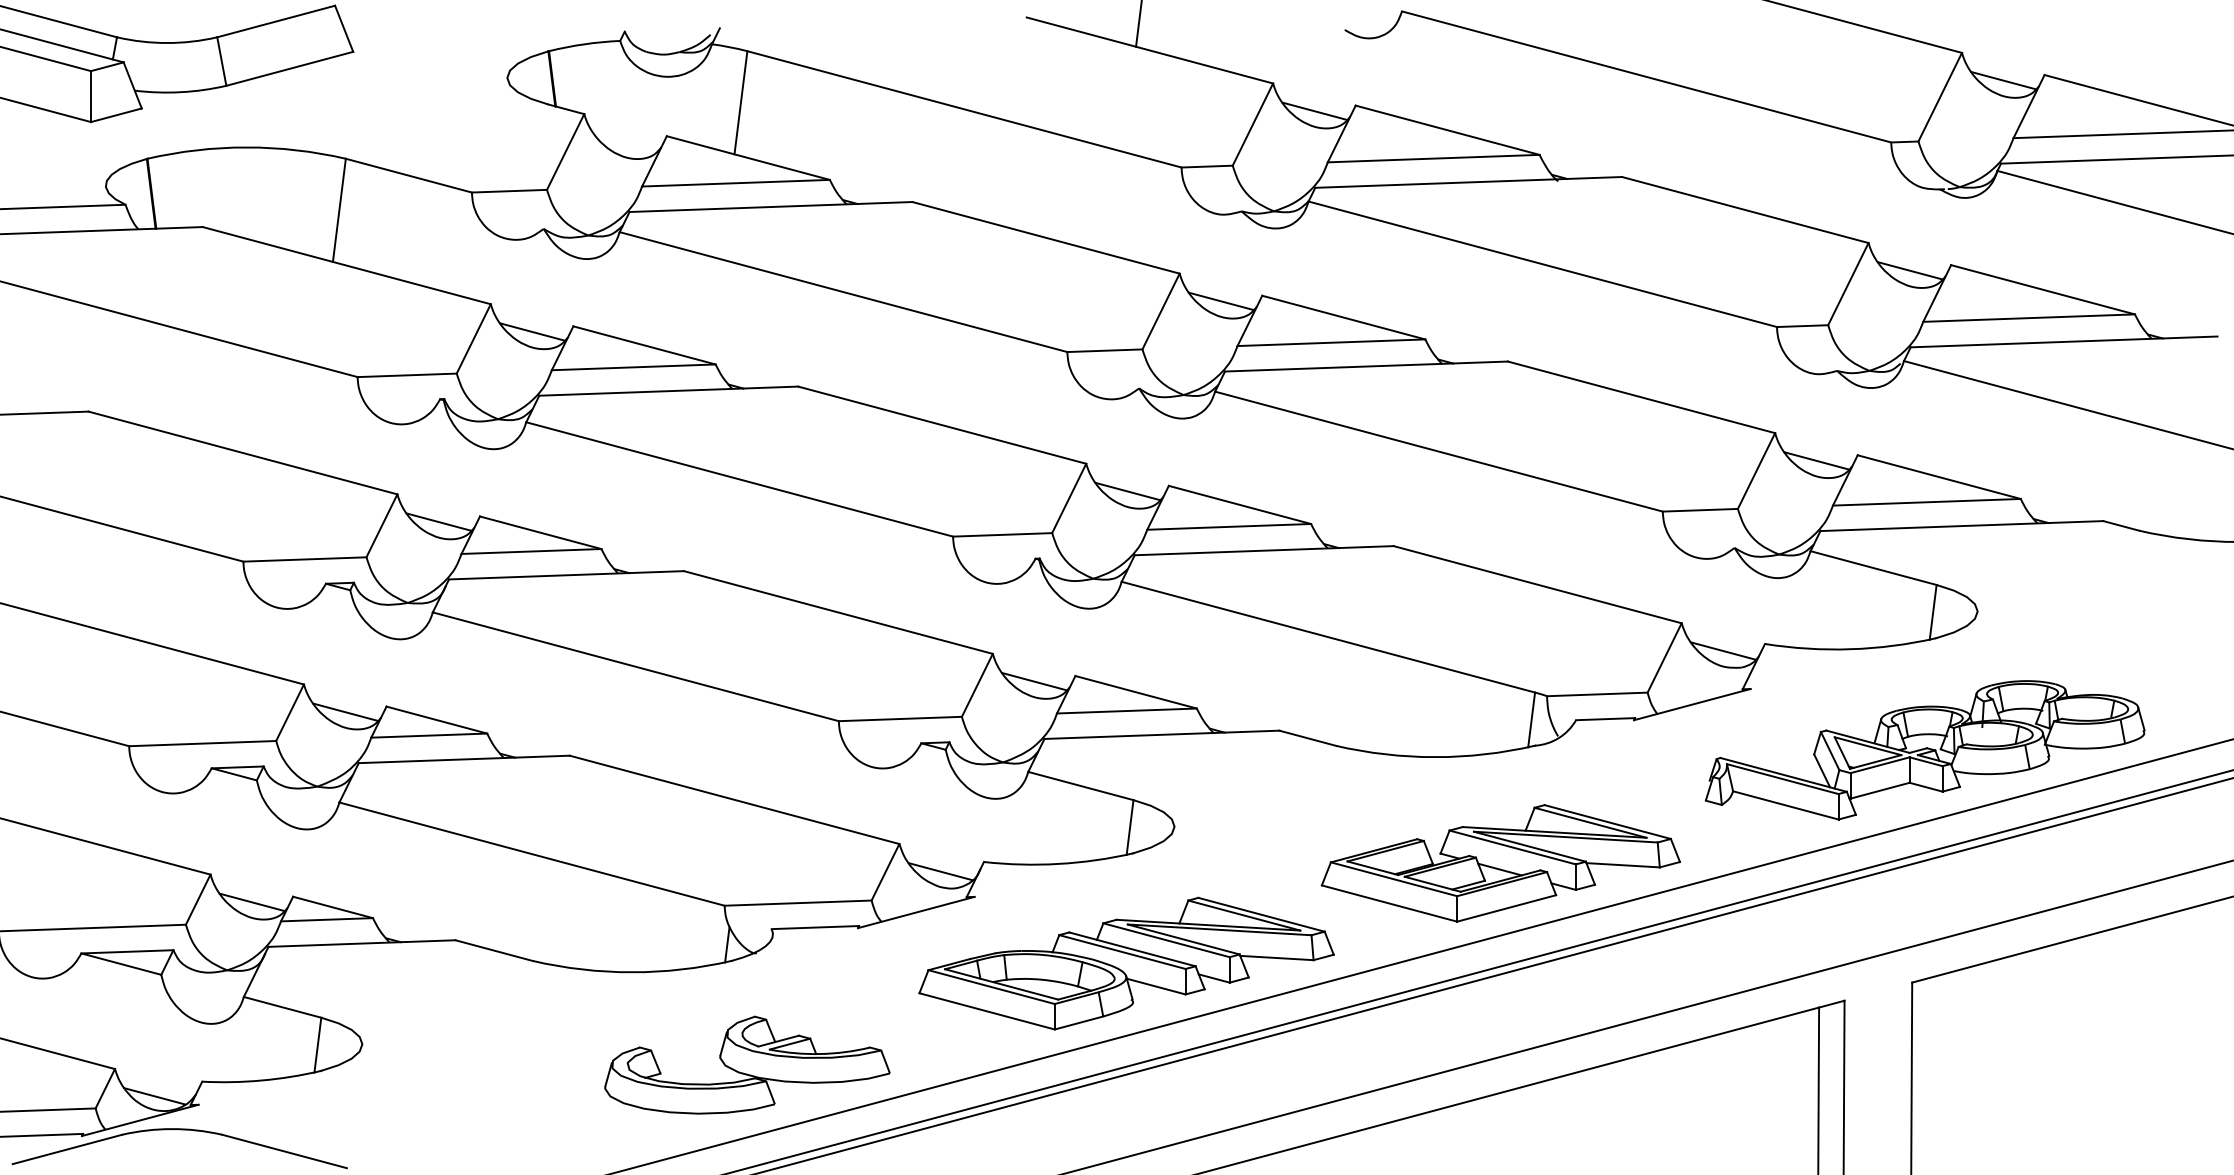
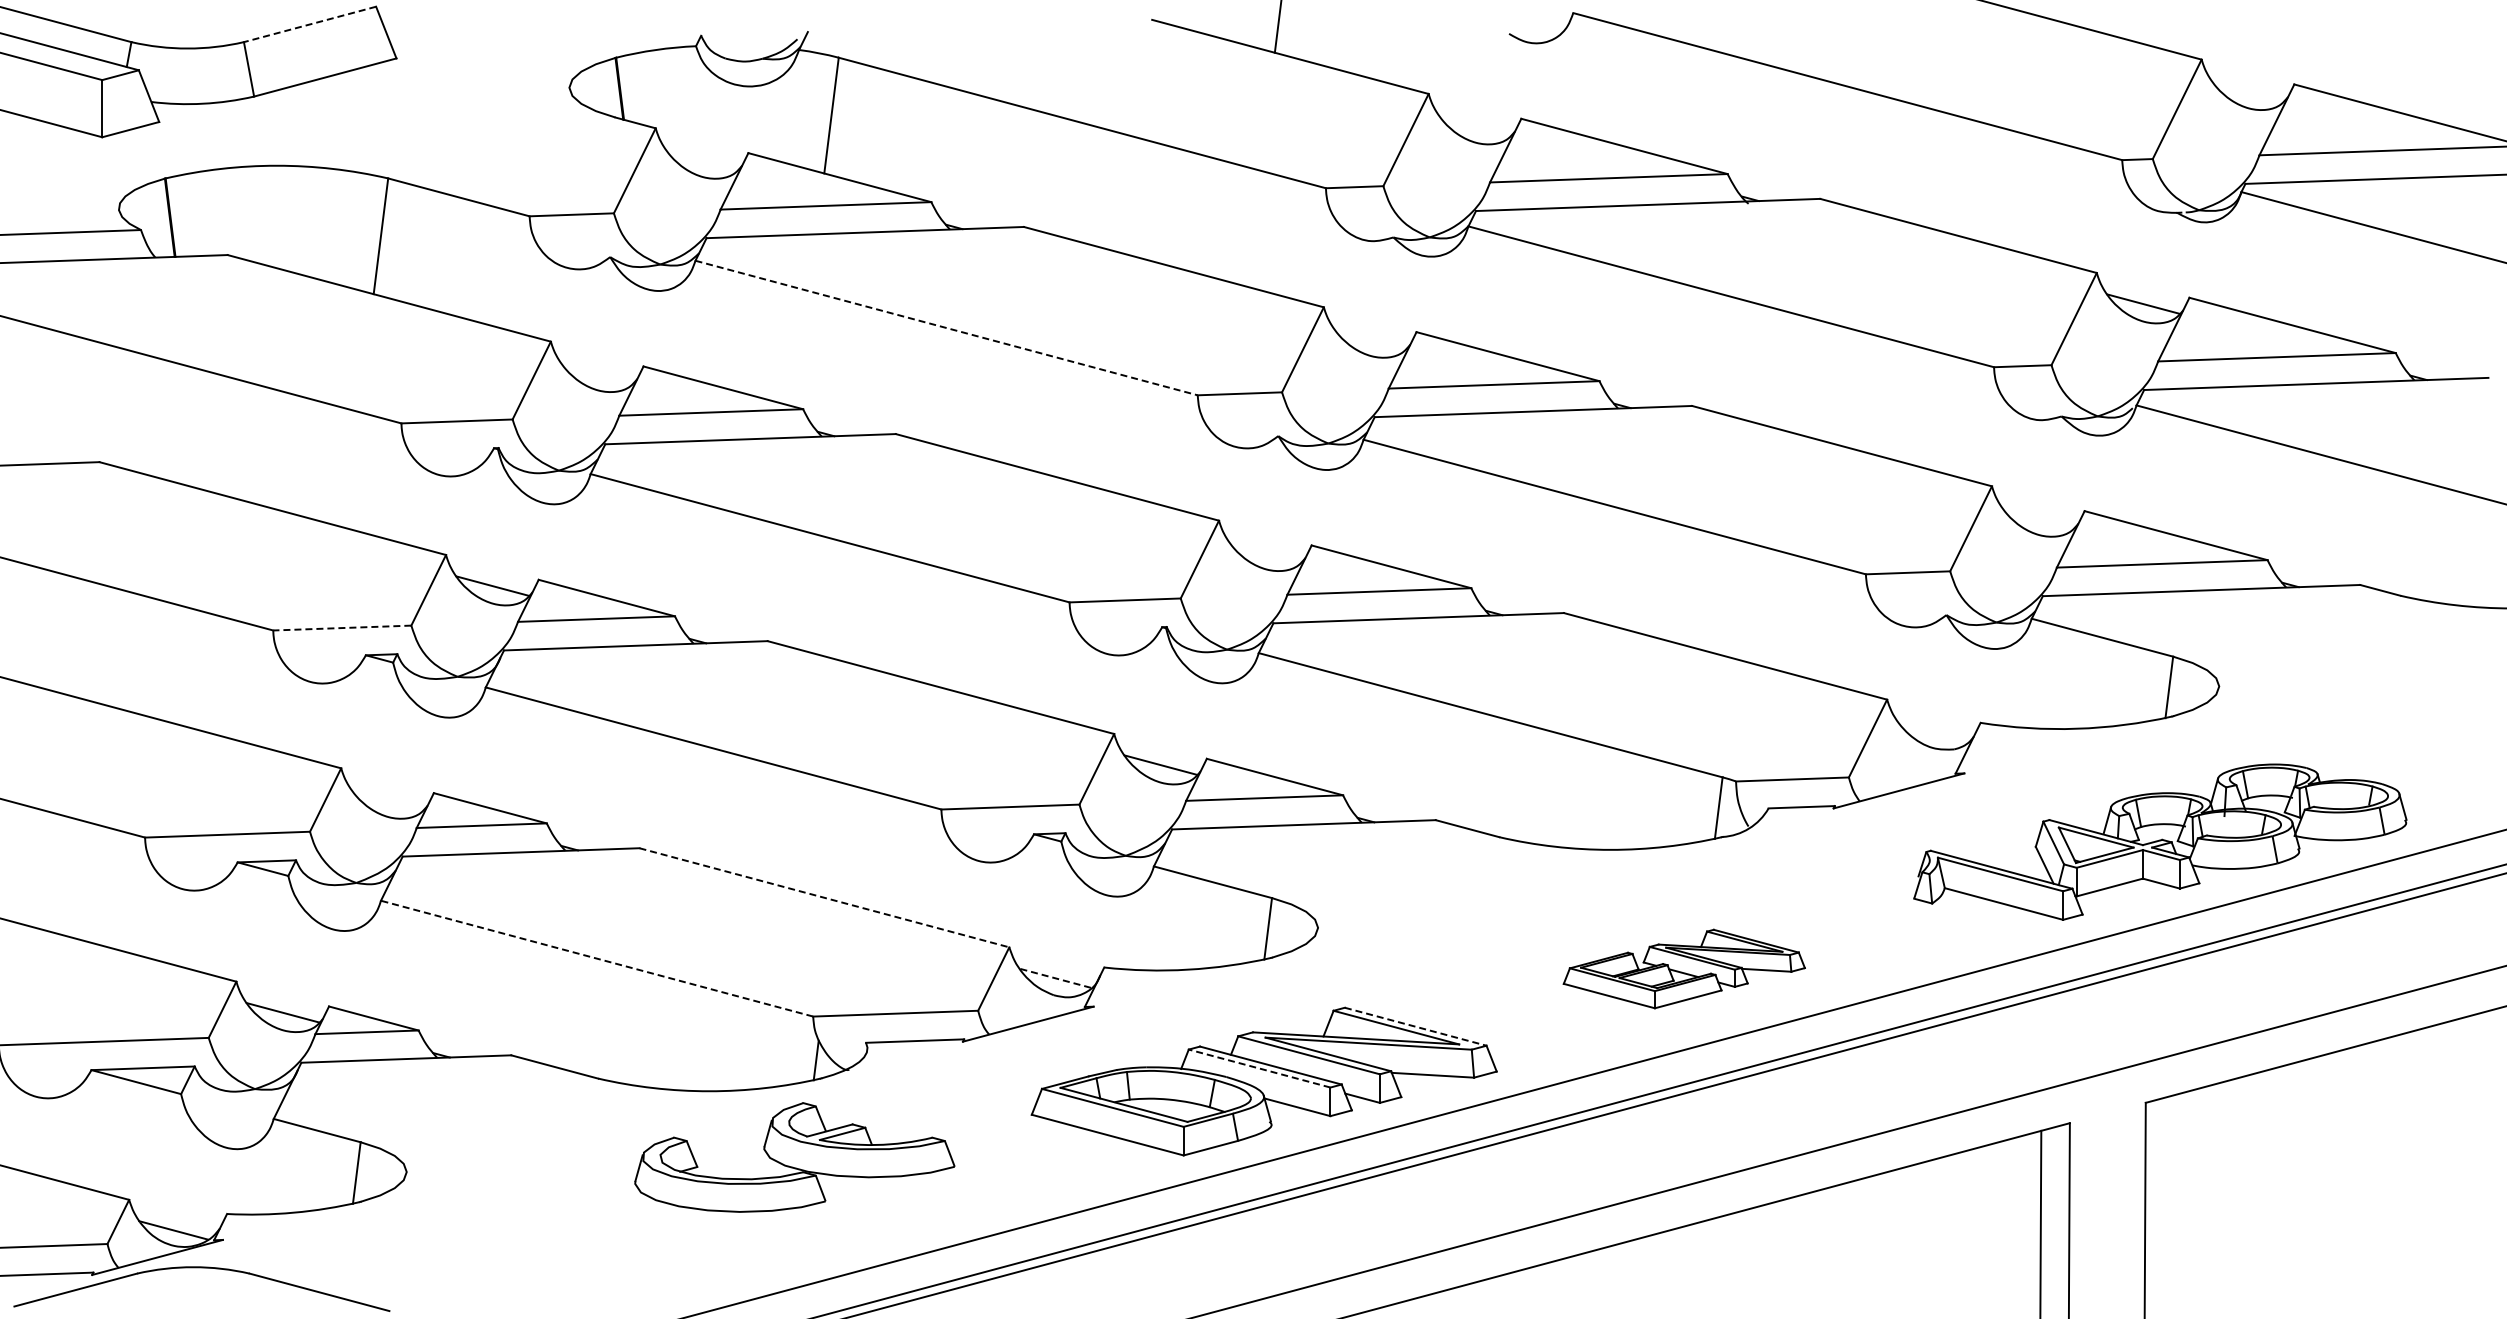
line: (275, 21) -> (309, 24), solid -> dashed
line: (2003, 80) -> (2248, 90), removed
line: (1314, 110) -> (1475, 124), removed
line: (843, 292) -> (946, 328), solid -> dashed
line: (1221, 301) -> (1370, 338), removed
line: (532, 331) -> (597, 372), removed
line: (1816, 460) -> (2038, 517), removed
line: (1127, 491) -> (1265, 551), removed
line: (304, 559) -> (341, 628), solid -> dashed
line: (1723, 650) -> (1933, 730), removed
line: (345, 712) -> (387, 799), removed
line: (734, 799) -> (824, 897), solid -> dashed
line: (532, 853) -> (597, 958), solid -> dashed
part: (1501, 862) -> (1684, 968), size x0.6
line: (940, 871) -> (1055, 978), solid -> dashed
line: (1262, 914) -> (1416, 1026), solid -> dashed
line: (1122, 952) -> (1259, 1068), solid -> dashed
part: (747, 1065) -> (794, 1157), moved

